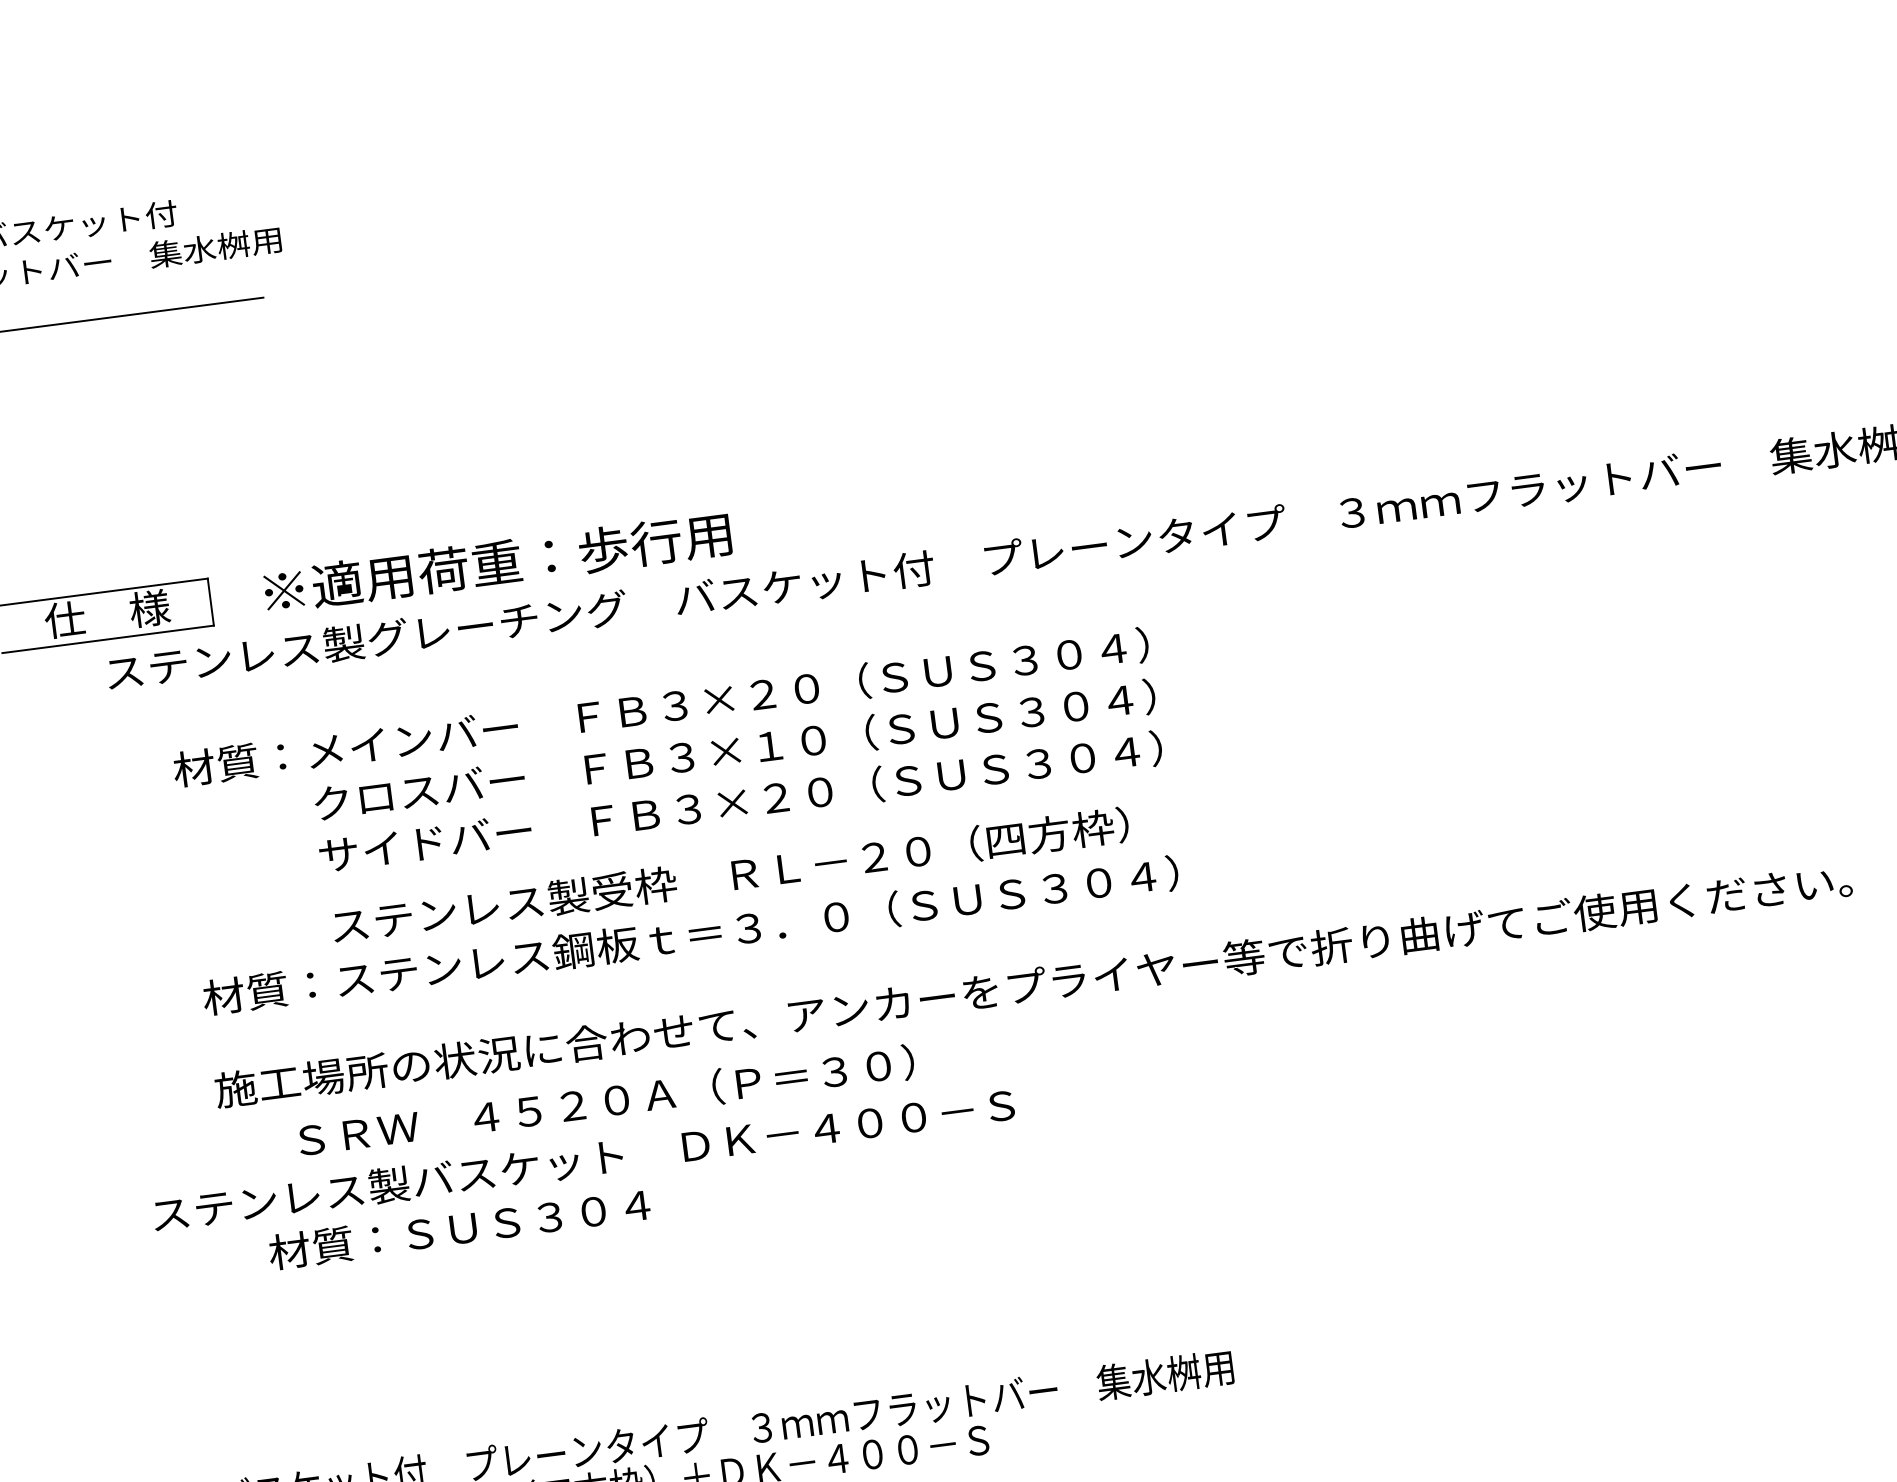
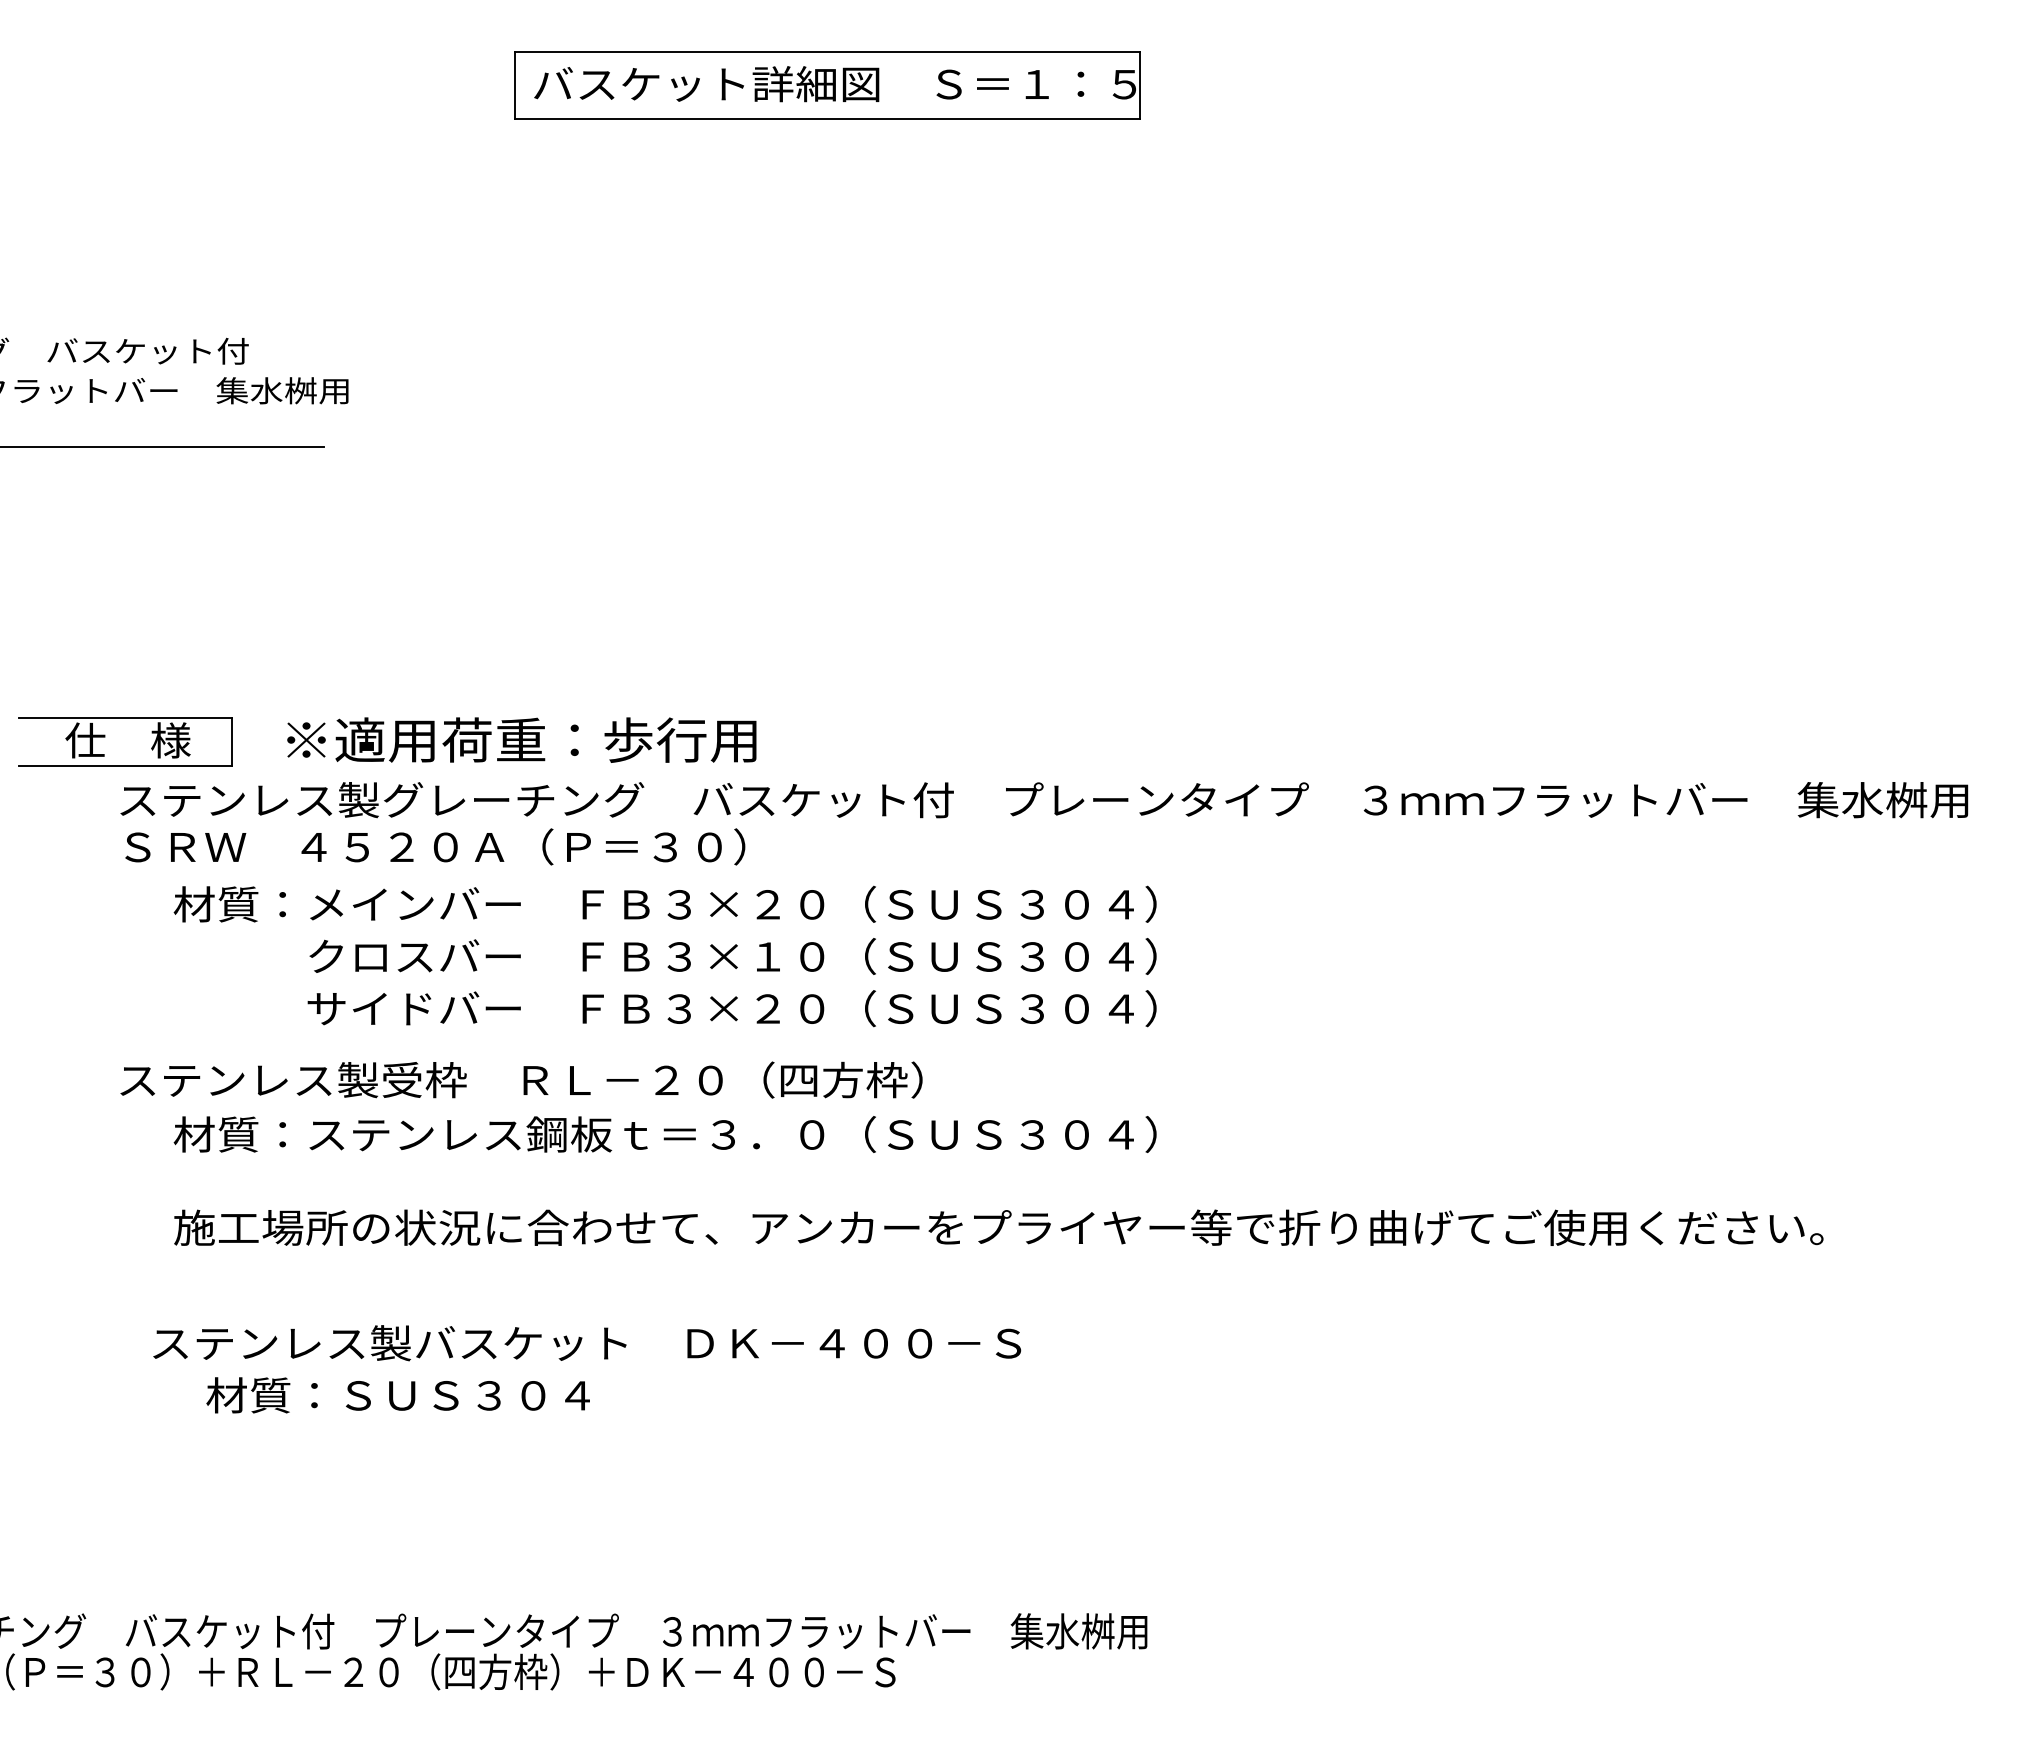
text: (730, 875) -> (521, 1079), moved
text: (606, 1100) -> (435, 846), moved
text: (584, 1160) -> (587, 1343), moved

